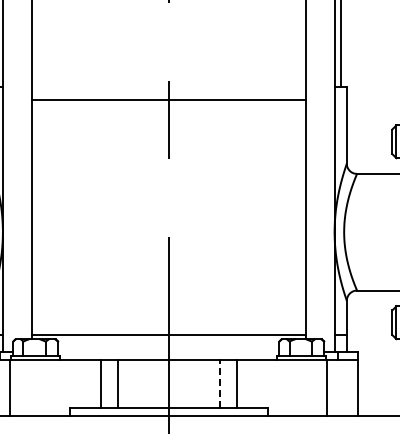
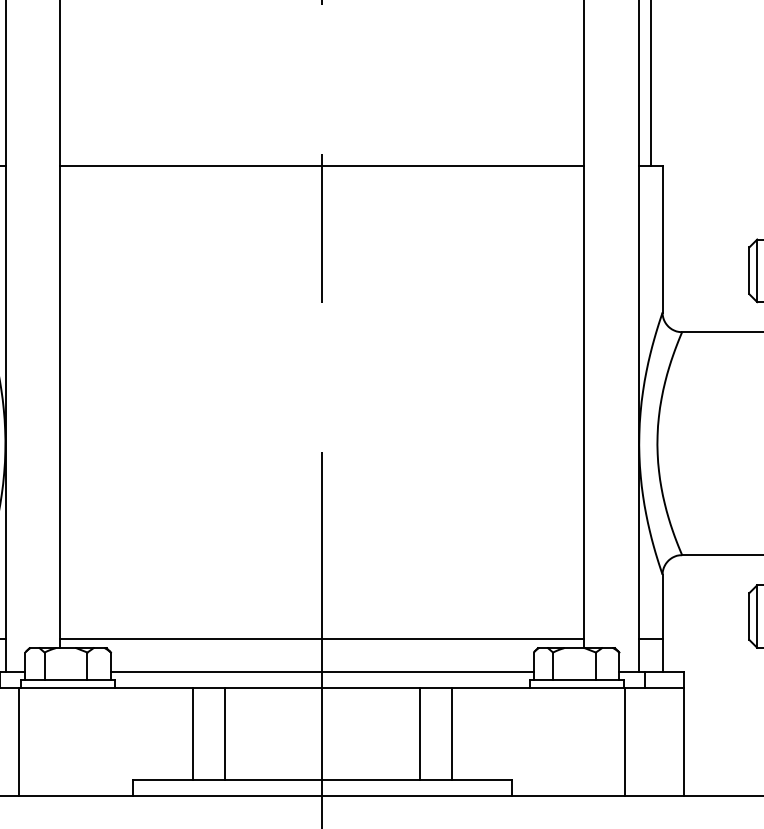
line: (168, 99) -> (321, 165), moved
line: (168, 352) -> (321, 673), added
line: (219, 383) -> (419, 732), dashed -> solid

